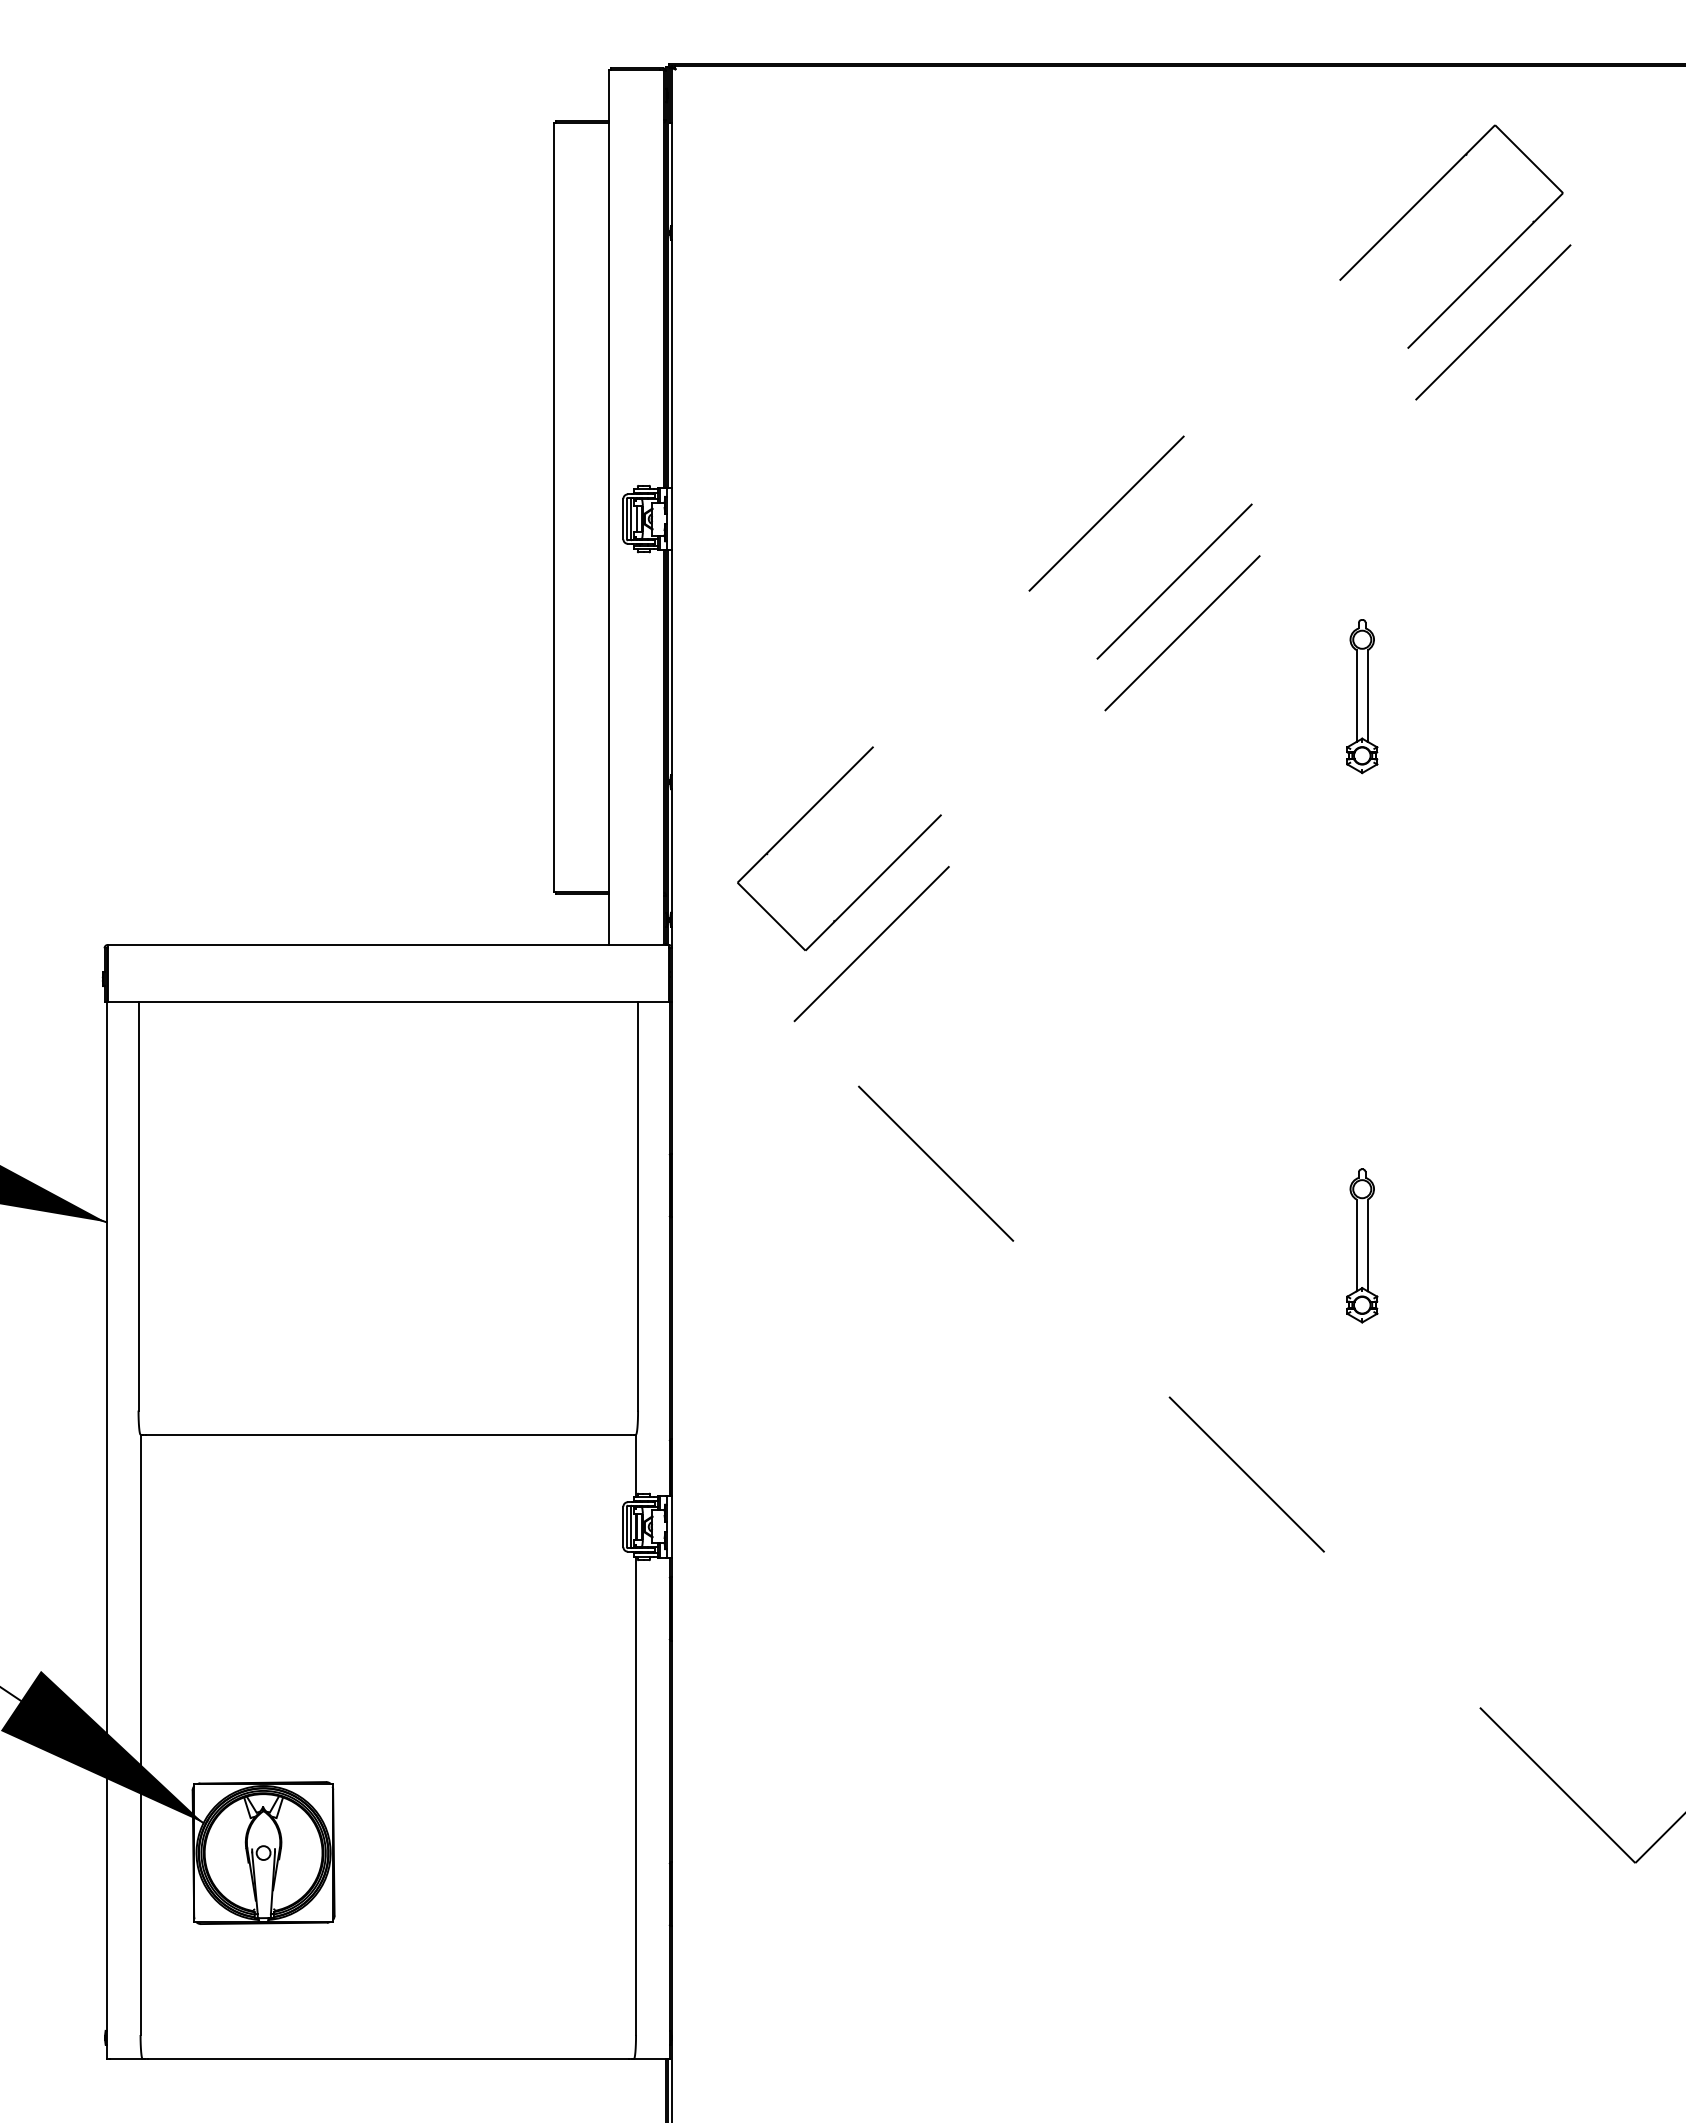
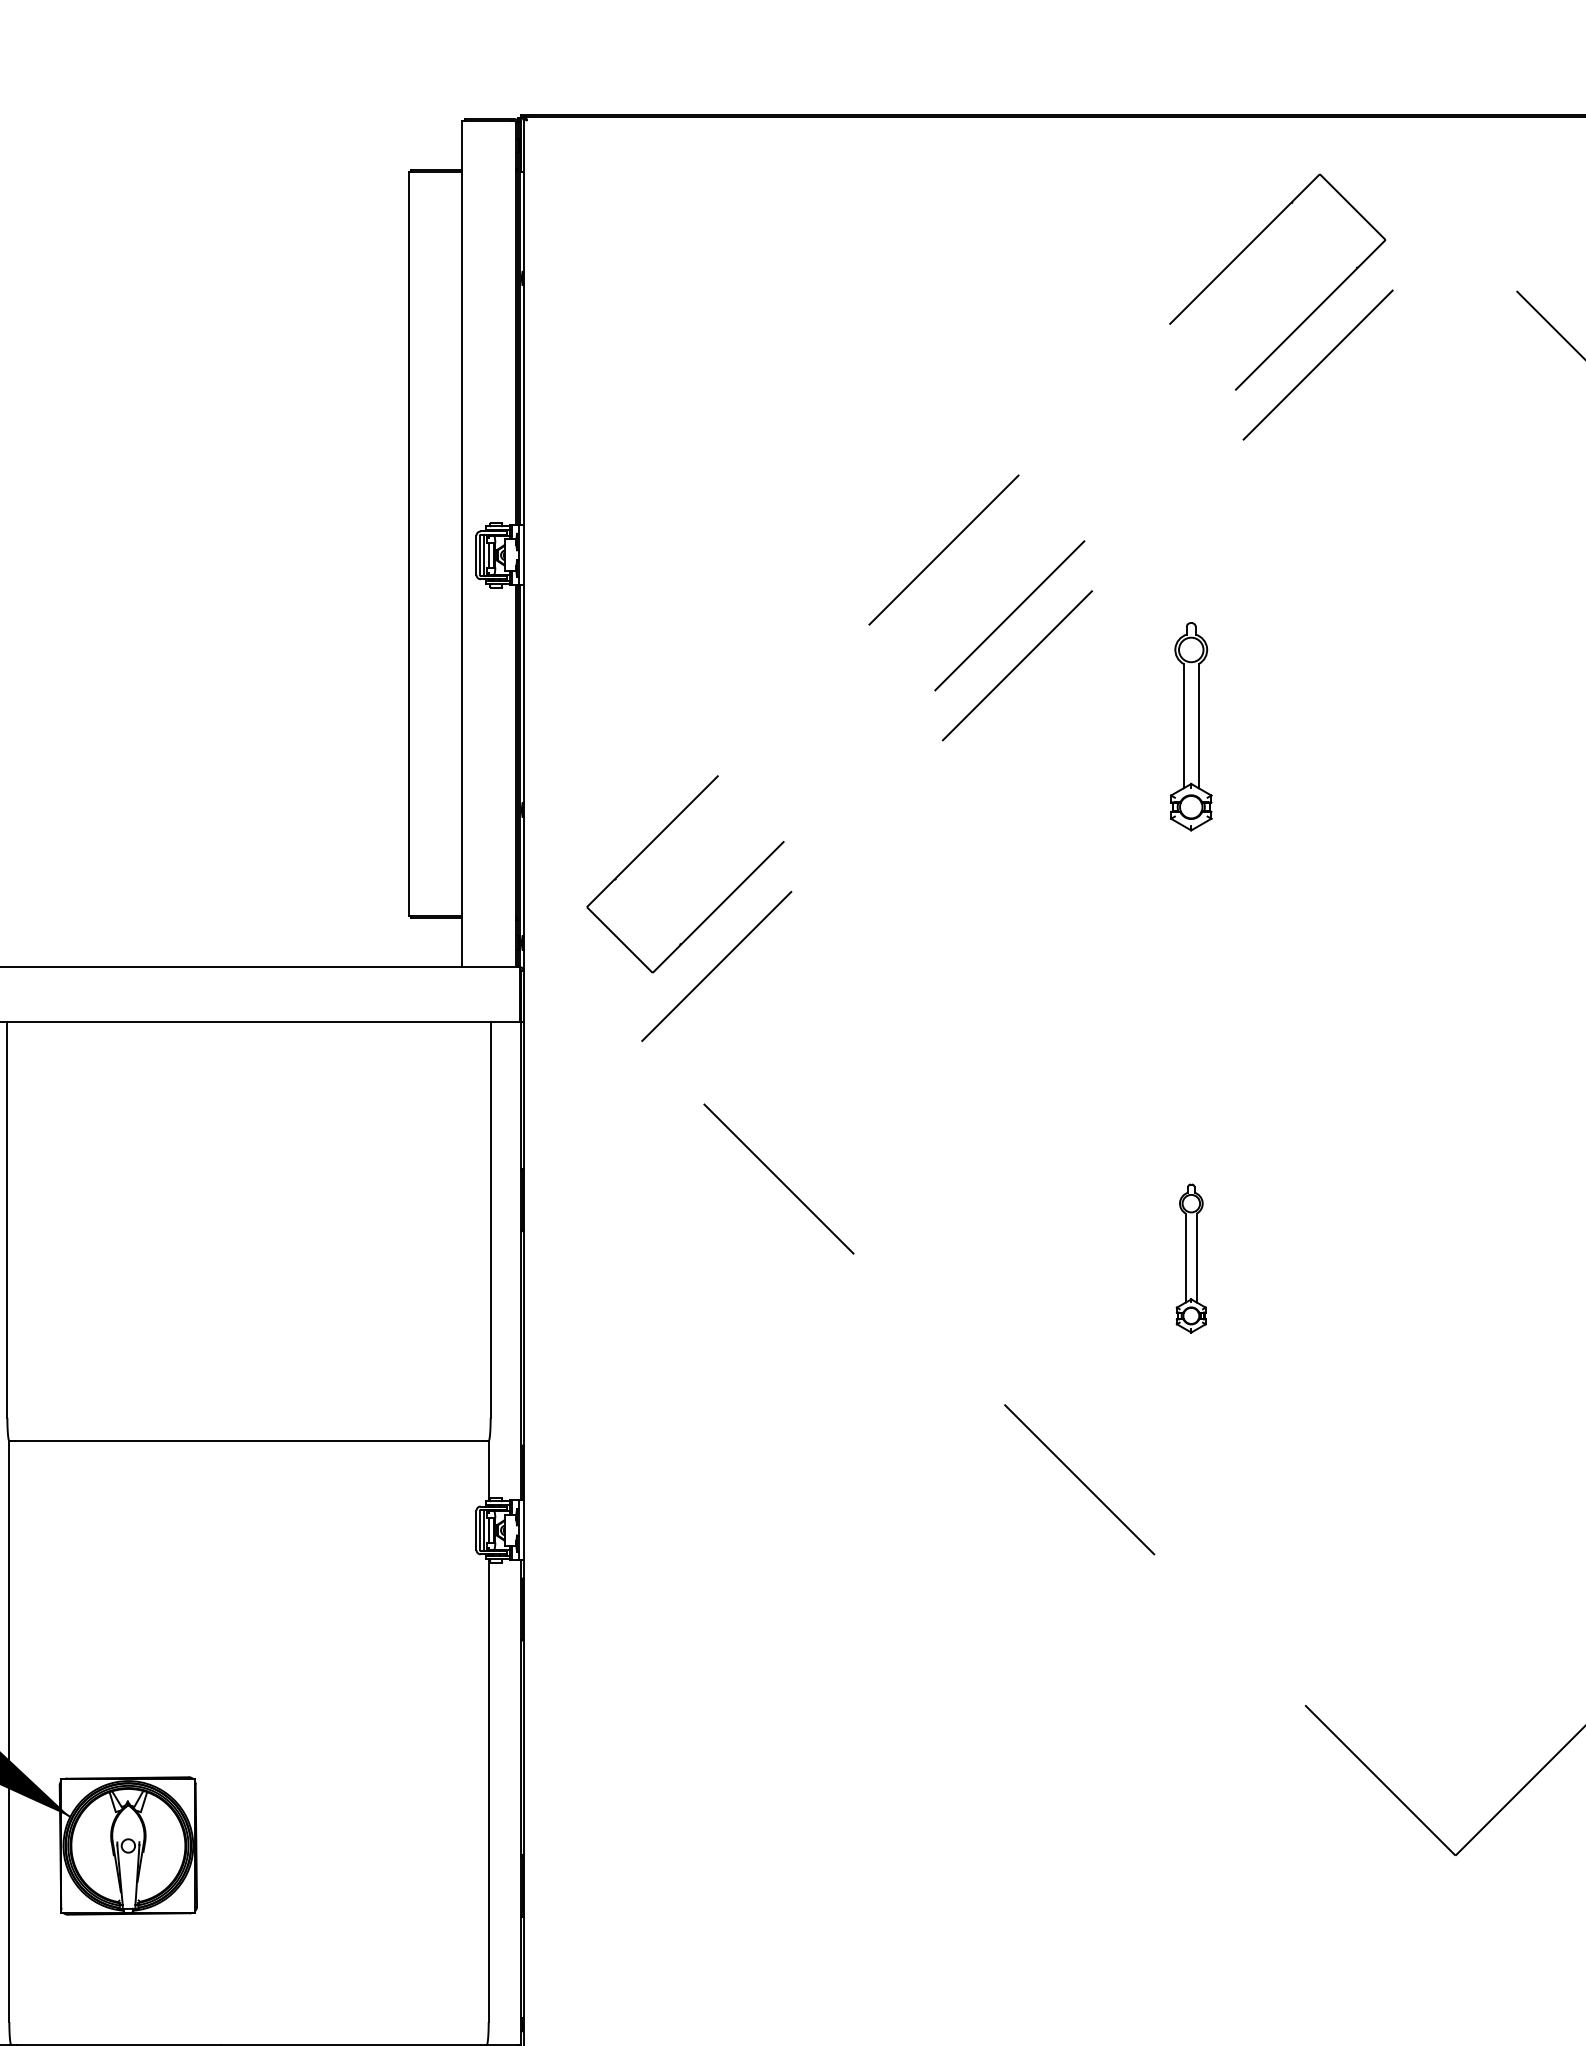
part: (1362, 696) -> (1191, 726), size x1.4

